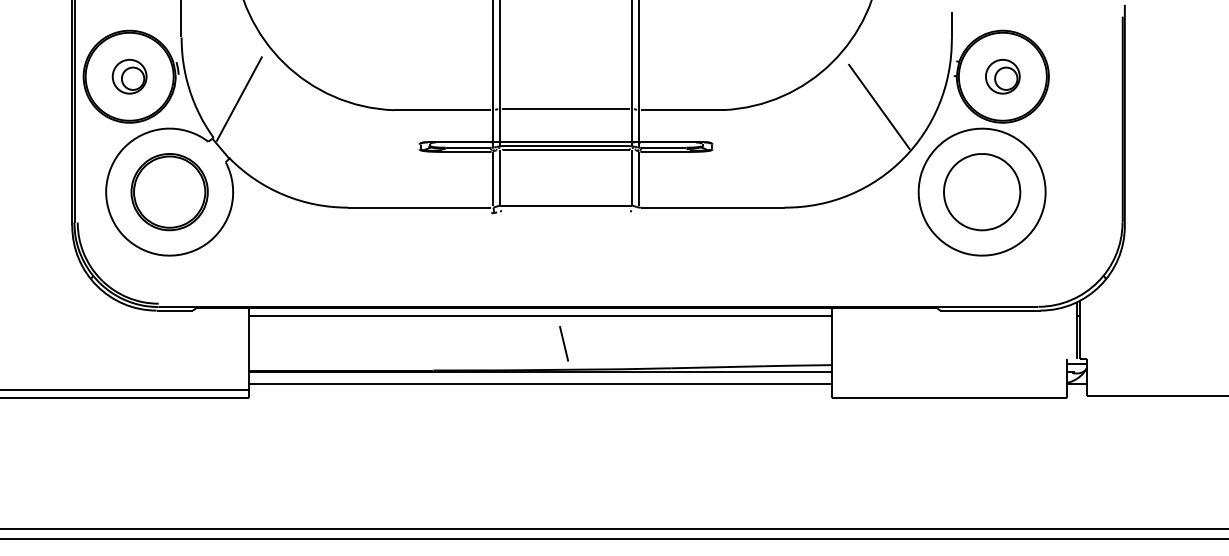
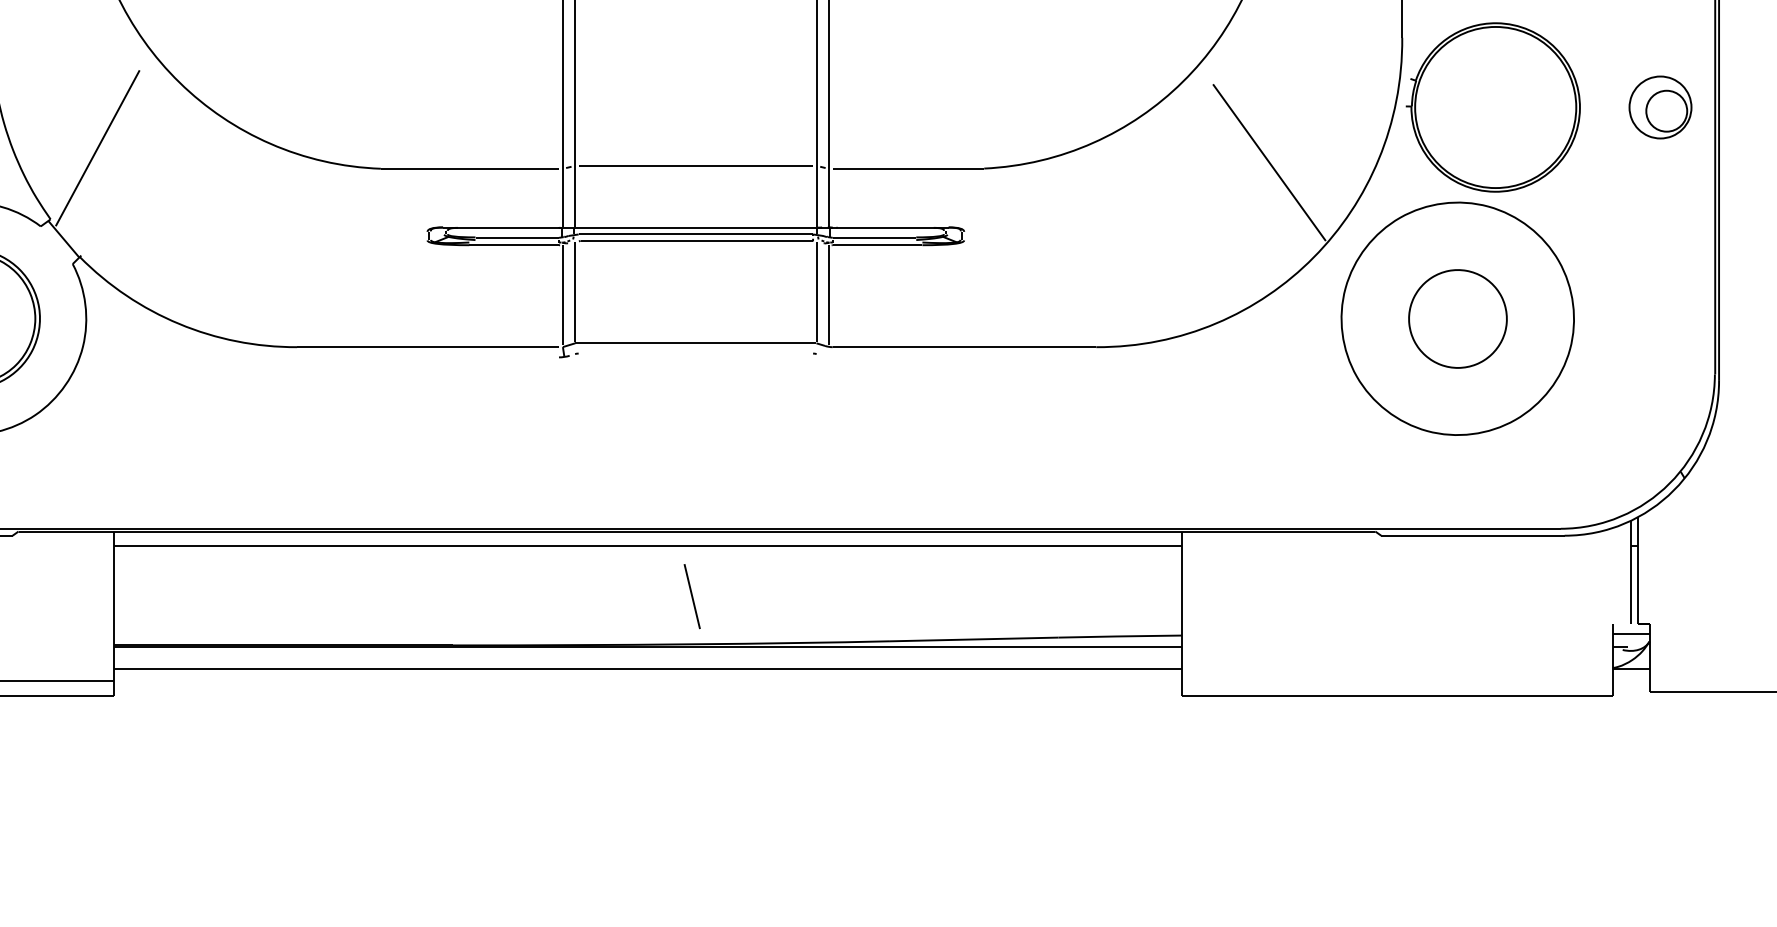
part: (1002, 76) -> (1659, 107), moved
part: (982, 192) -> (1458, 319), size x0.7

